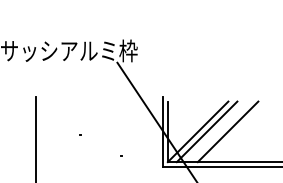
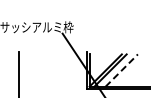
line: (227, 131) -> (121, 70), solid -> dashed

